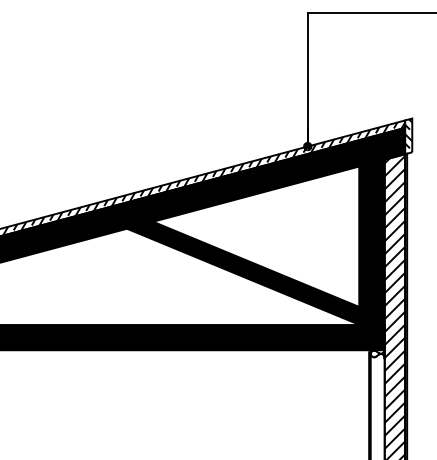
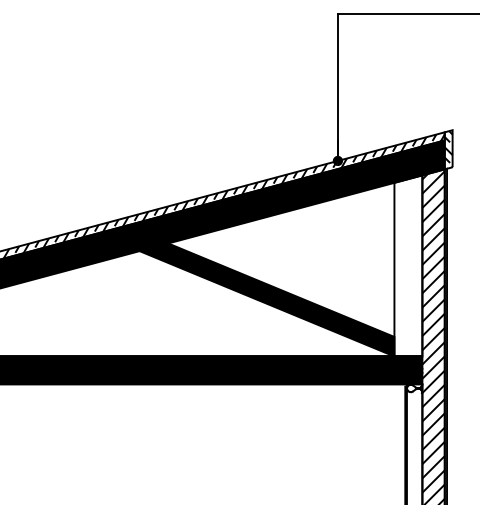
fill: (372, 241) -> (408, 265), removed

